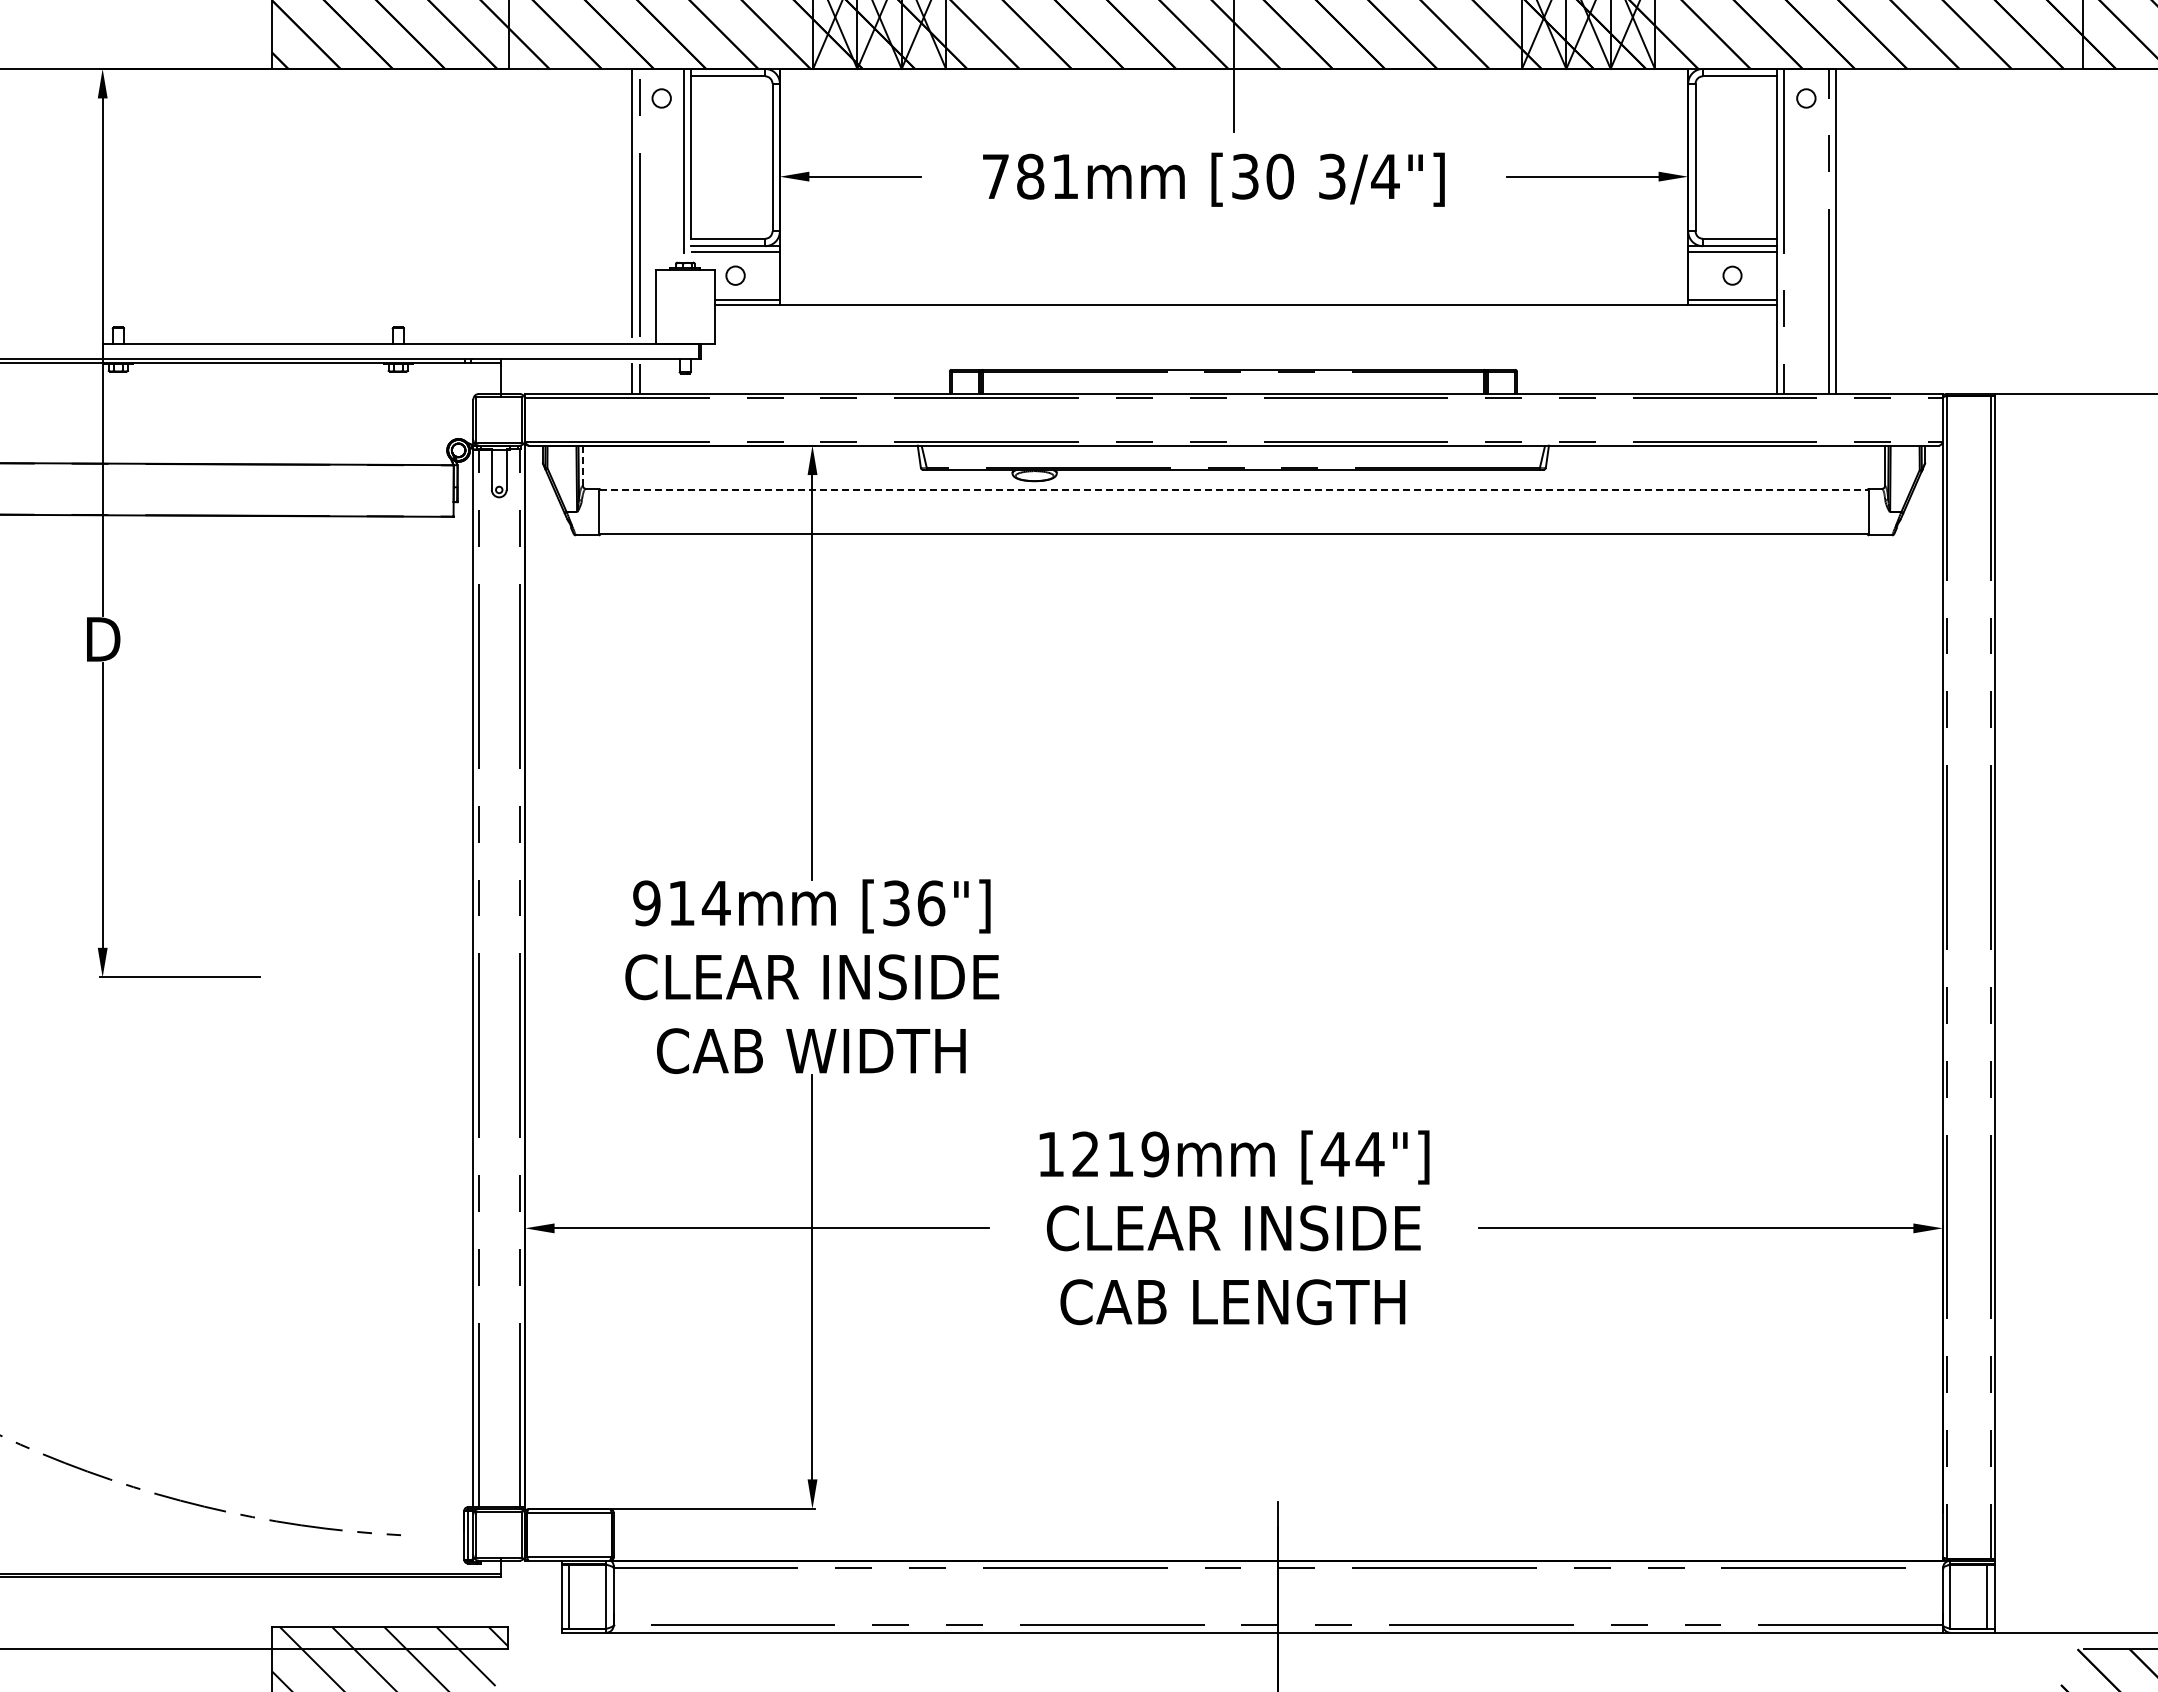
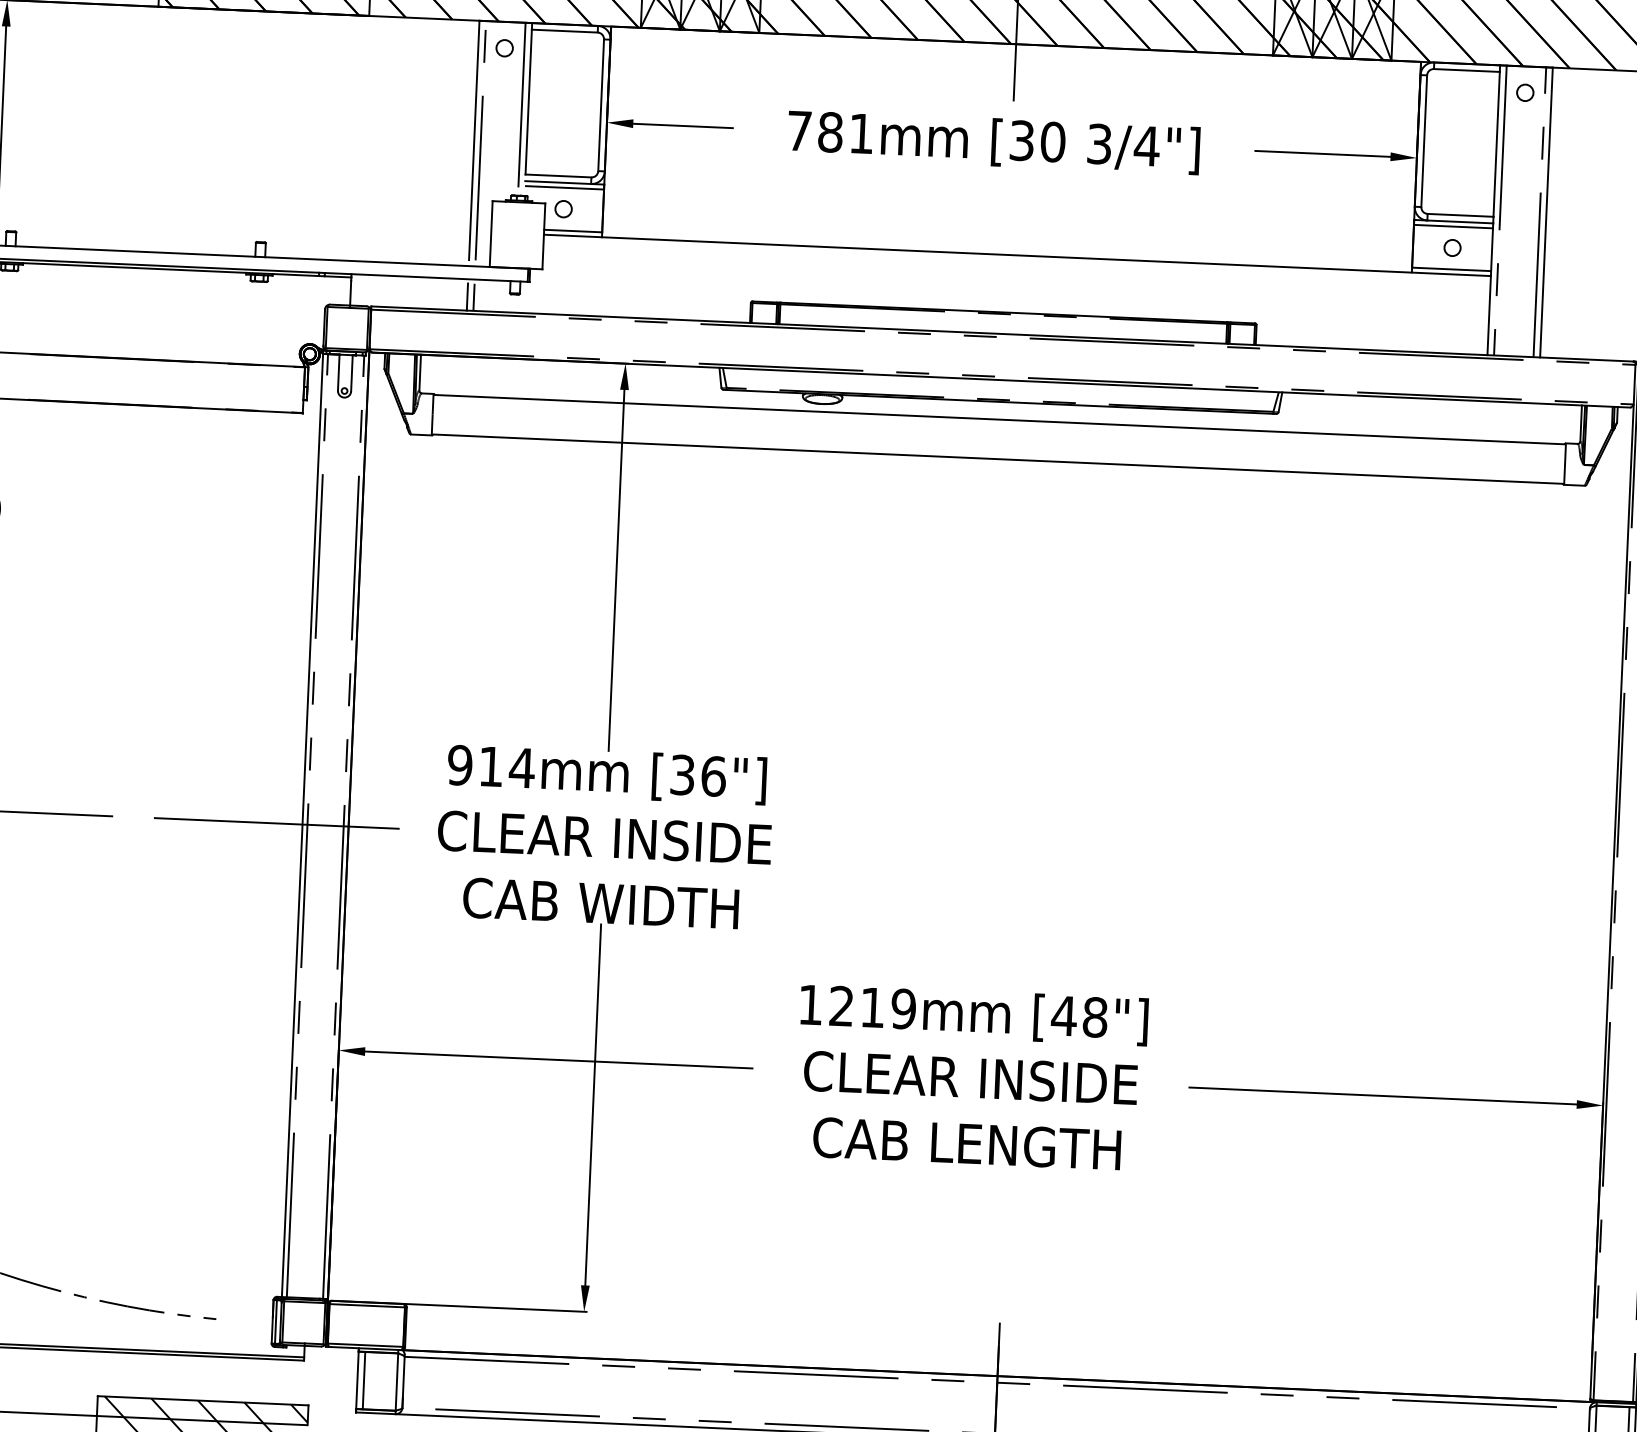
line: (583, 466) -> (420, 373), dashed -> solid
line: (1234, 489) -> (1000, 419), dashed -> solid
line: (444, 977) -> (276, 823), added
text: (1369, 1154) -> (1094, 1017), [44"] -> [48"]

